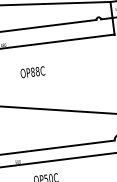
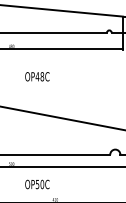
text: (32, 71) -> (37, 76), OP88C -> OP48C

